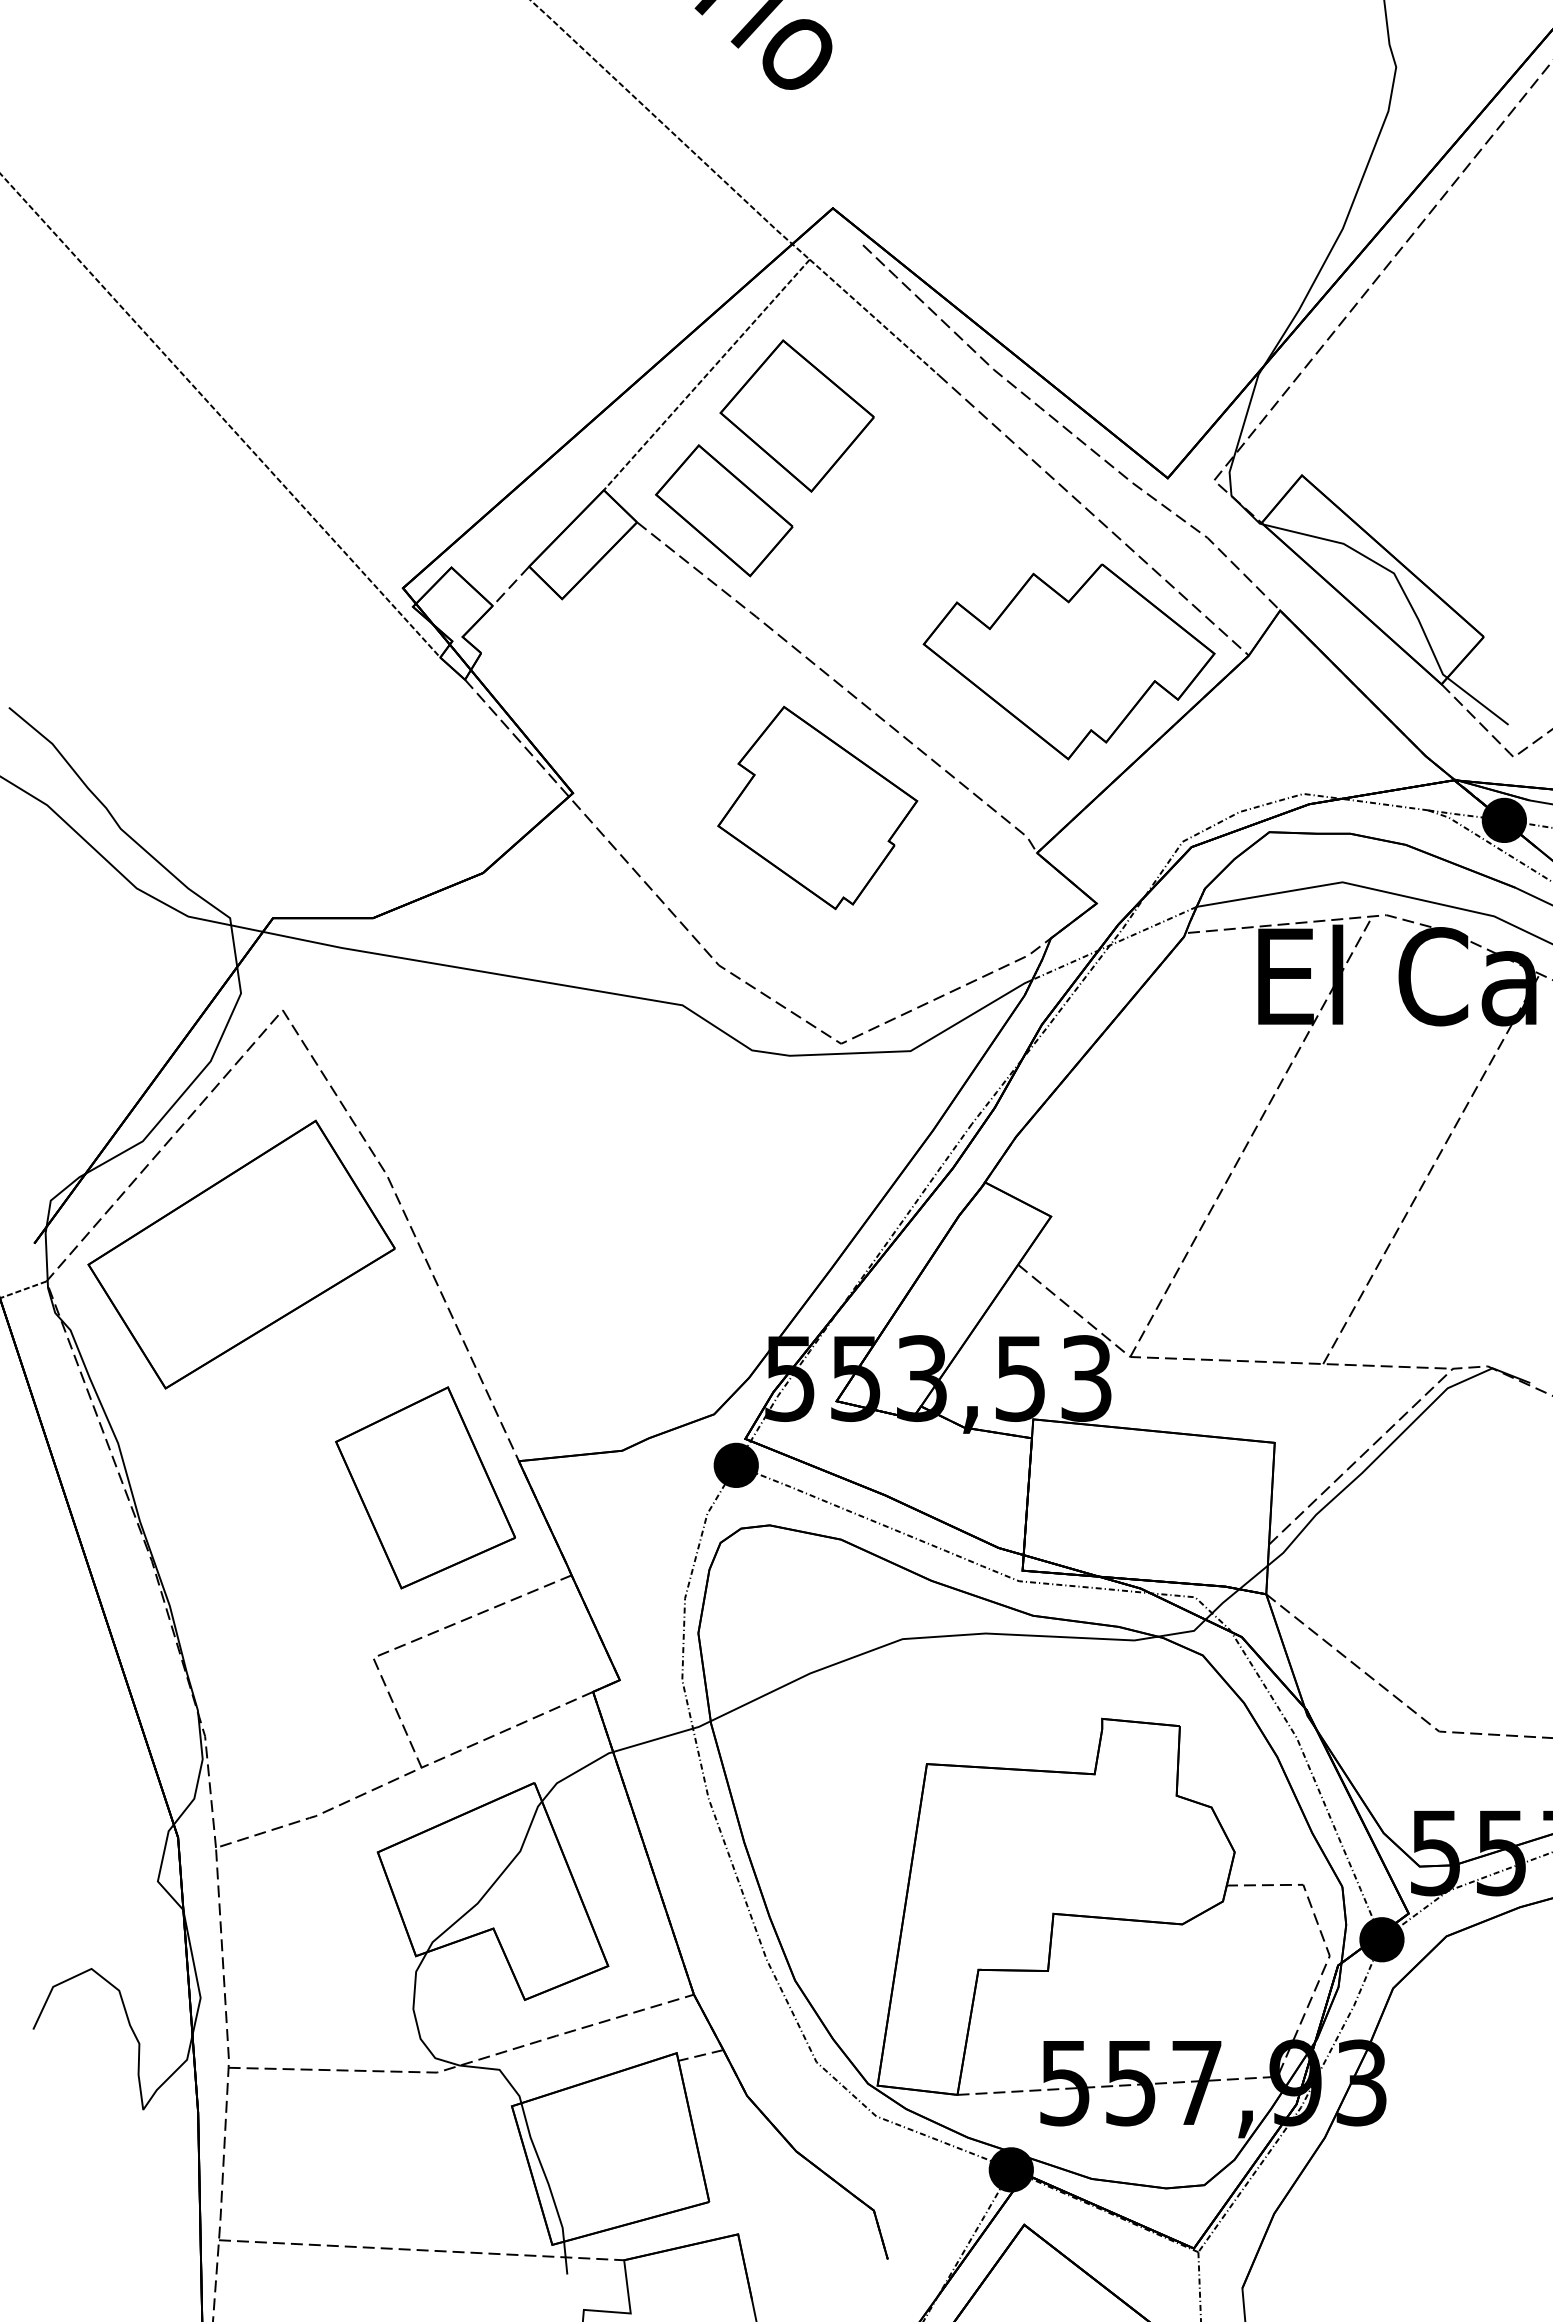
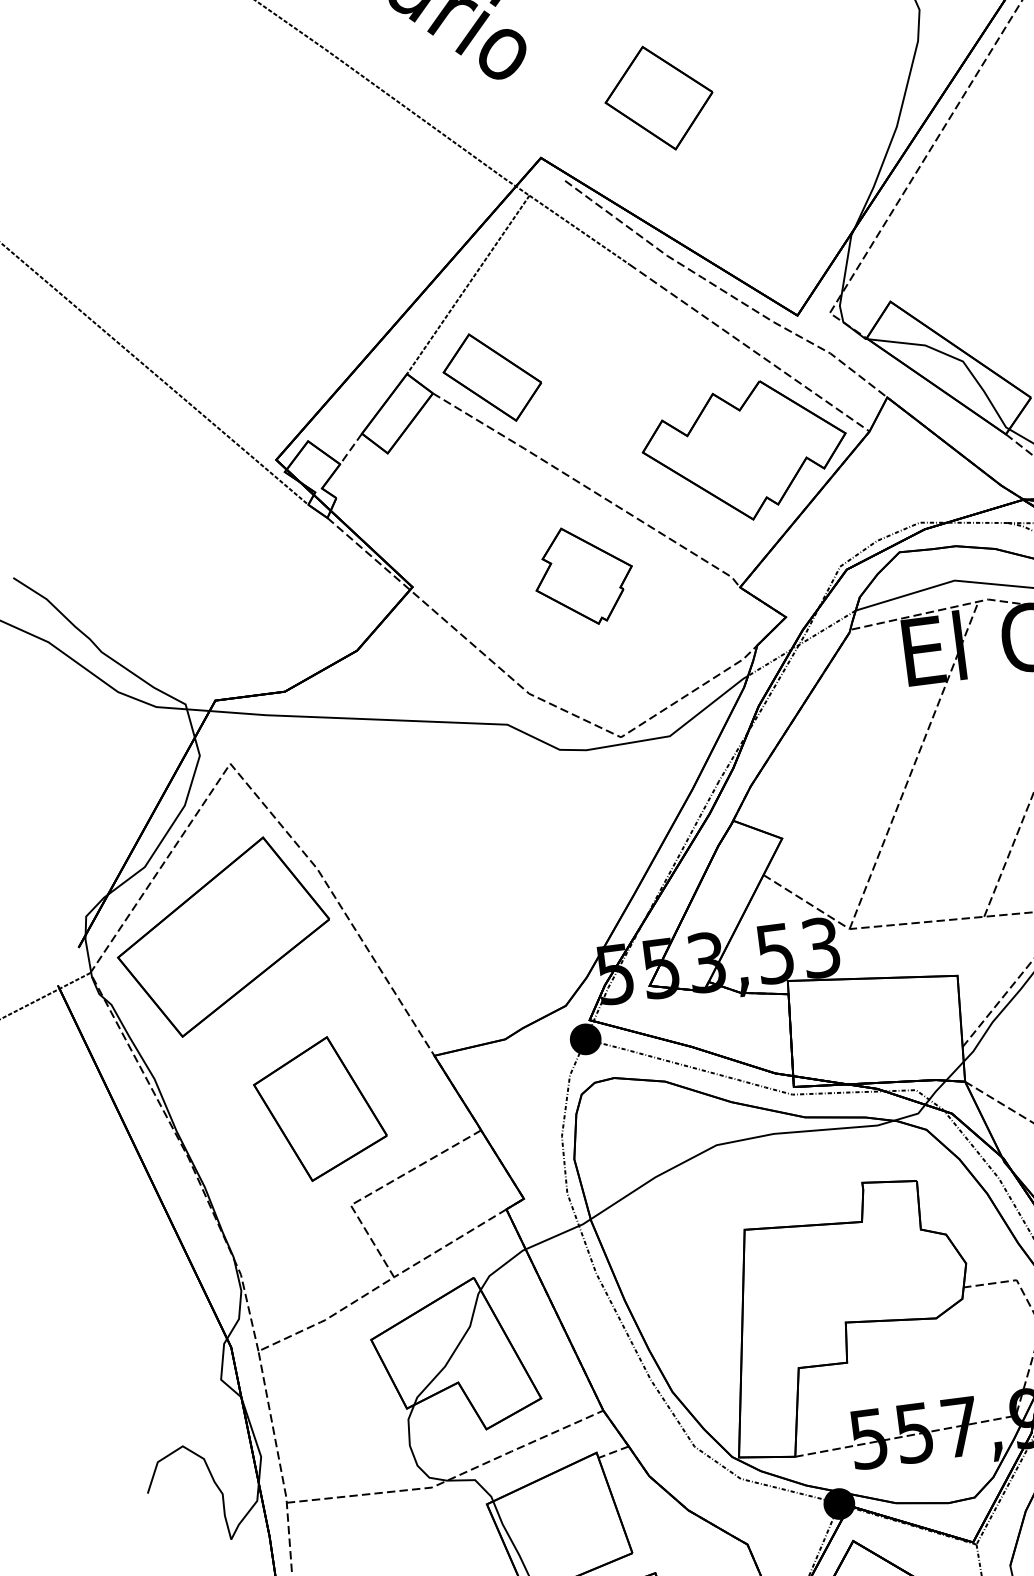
part: (796, 415) -> (658, 97), moved
part: (817, 808) -> (583, 576), size x0.7
part: (425, 1487) -> (320, 1108), moved

